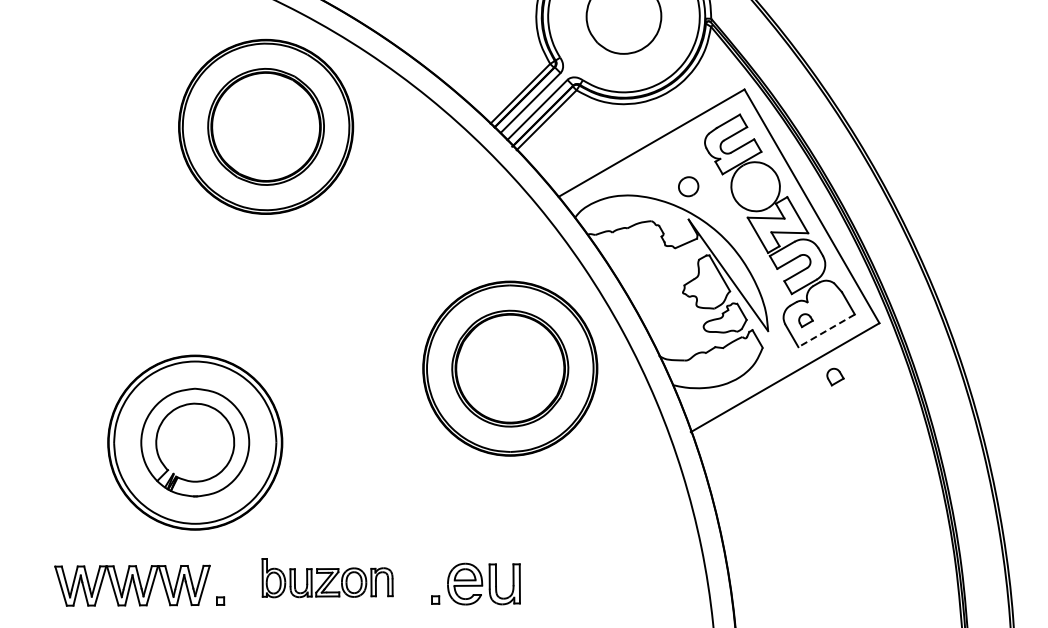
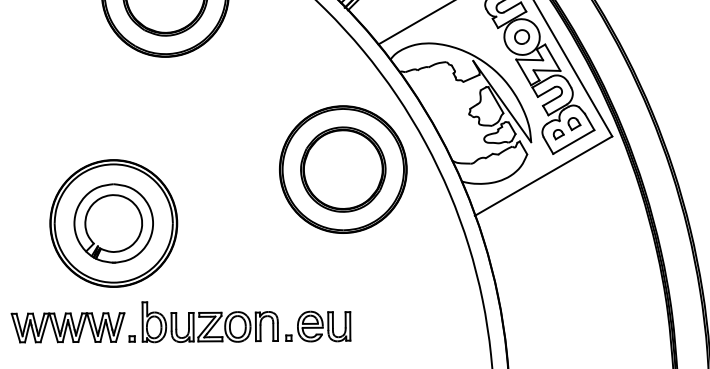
part: (688, 186) -> (521, 36), moved
line: (826, 330) -> (573, 141), dashed -> solid
part: (835, 376) -> (574, 123), moved
part: (327, 577) -> (210, 321), size x1.43

